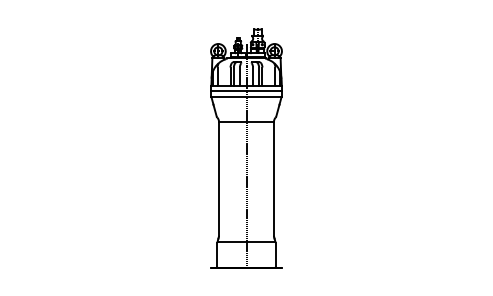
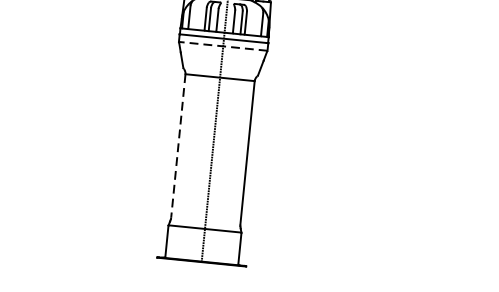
line: (246, 96) -> (223, 46), solid -> dashed
line: (218, 179) -> (177, 146), solid -> dashed

